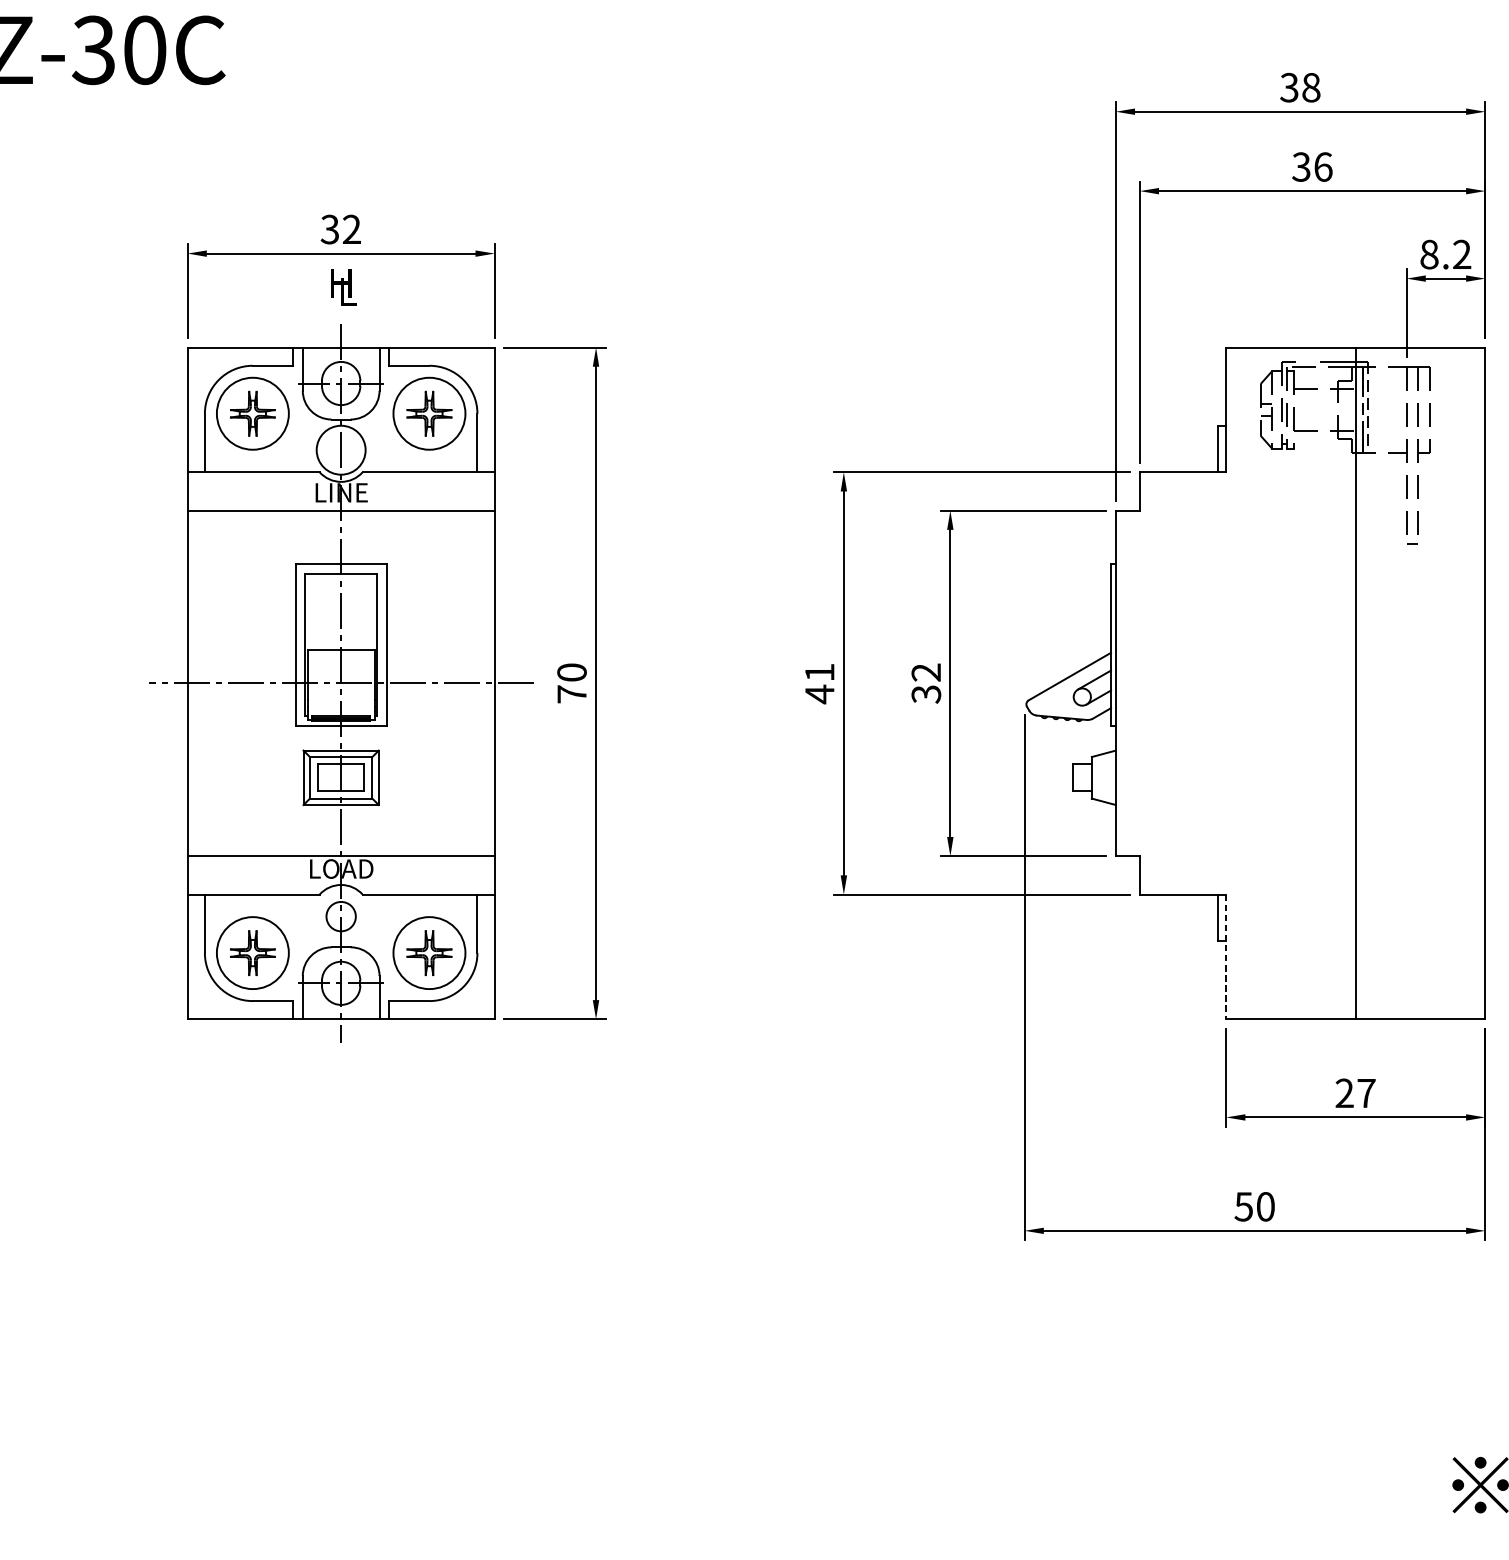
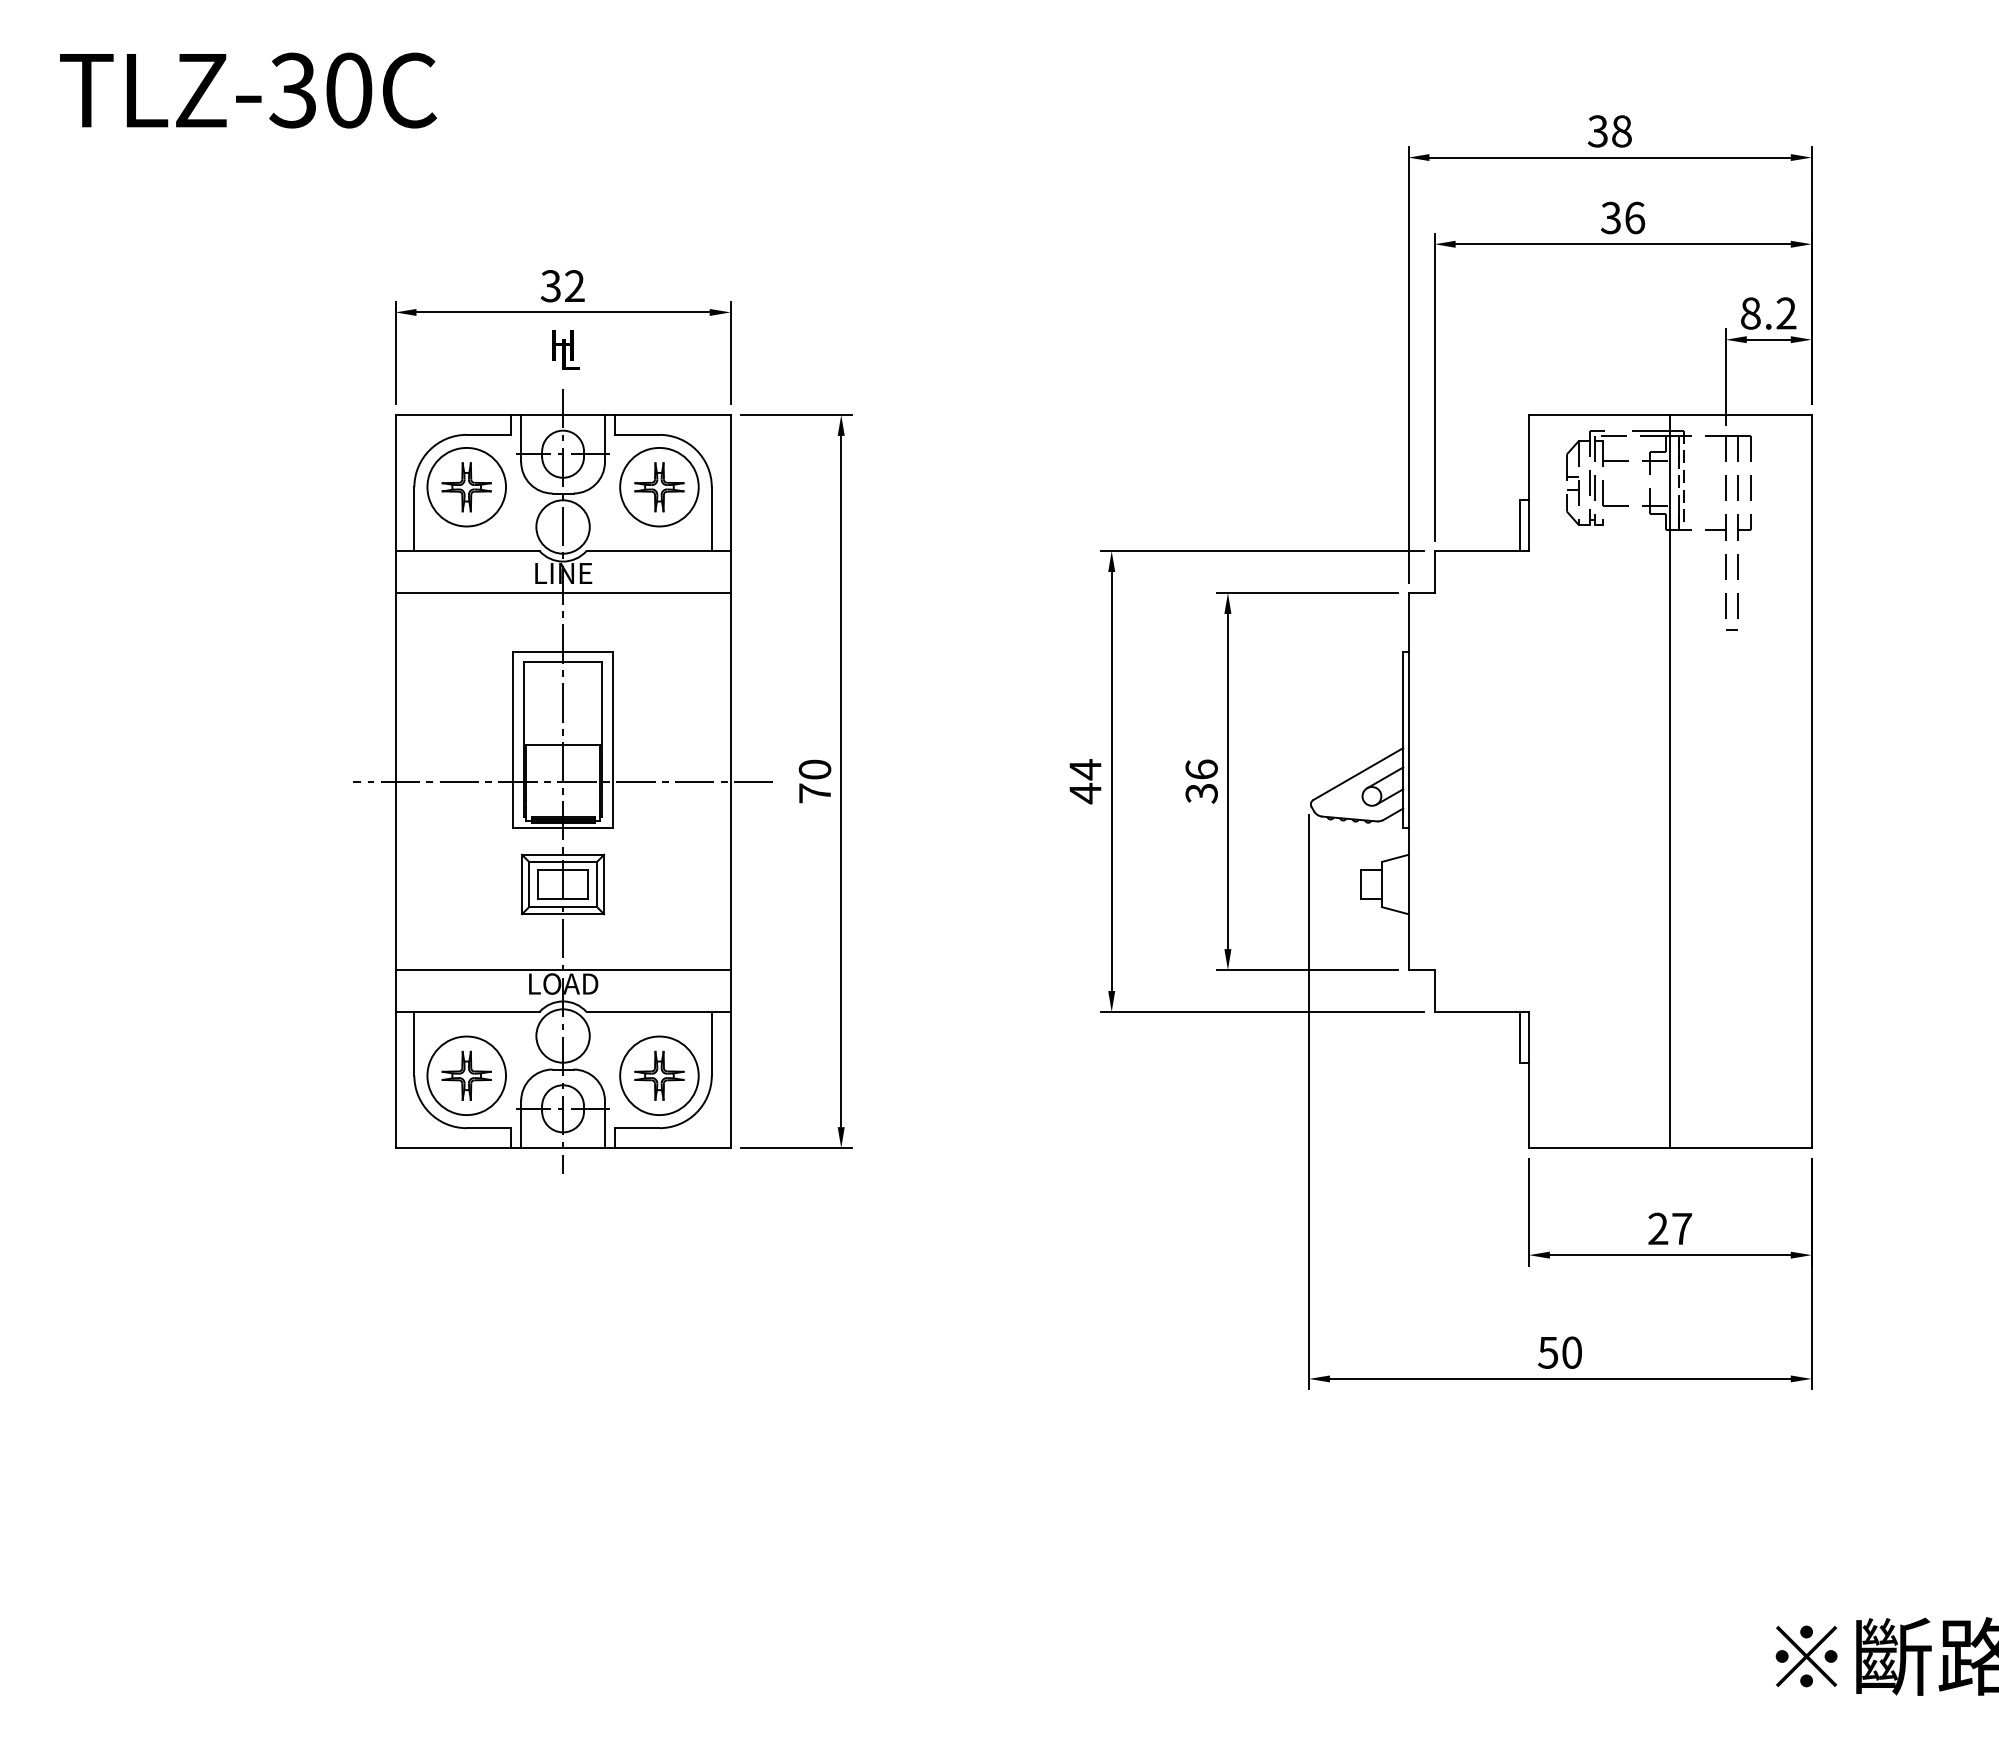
text: (819, 672) -> (1085, 769), 41 -> 44
text: (926, 672) -> (1201, 769), 32 -> 36
circle: (340, 916) -> (562, 1035), size x1.67
line: (1225, 957) -> (1528, 1080), dashed -> solid

